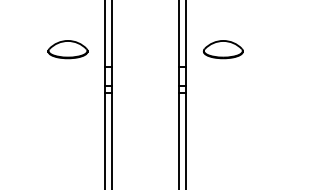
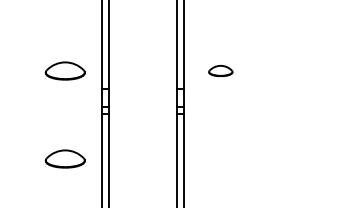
part: (223, 49) -> (220, 70), size x0.6
part: (67, 137) -> (64, 158), added

